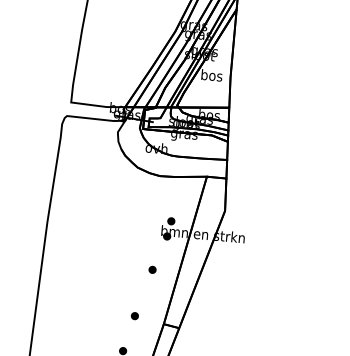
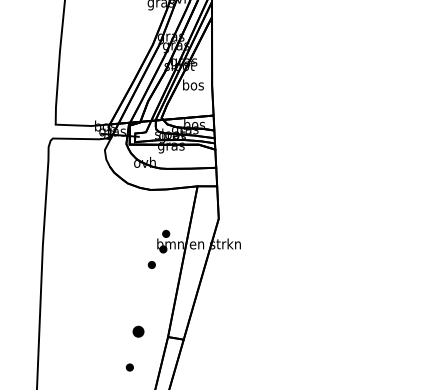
part: (152, 269) -> (151, 264), moved
part: (134, 315) -> (138, 331), size x1.6

